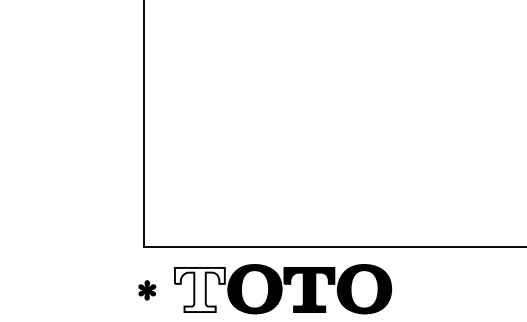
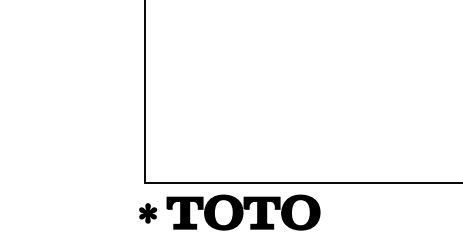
fill: (199, 289) -> (184, 212), added
part: (146, 290) -> (147, 213), size x1.43

